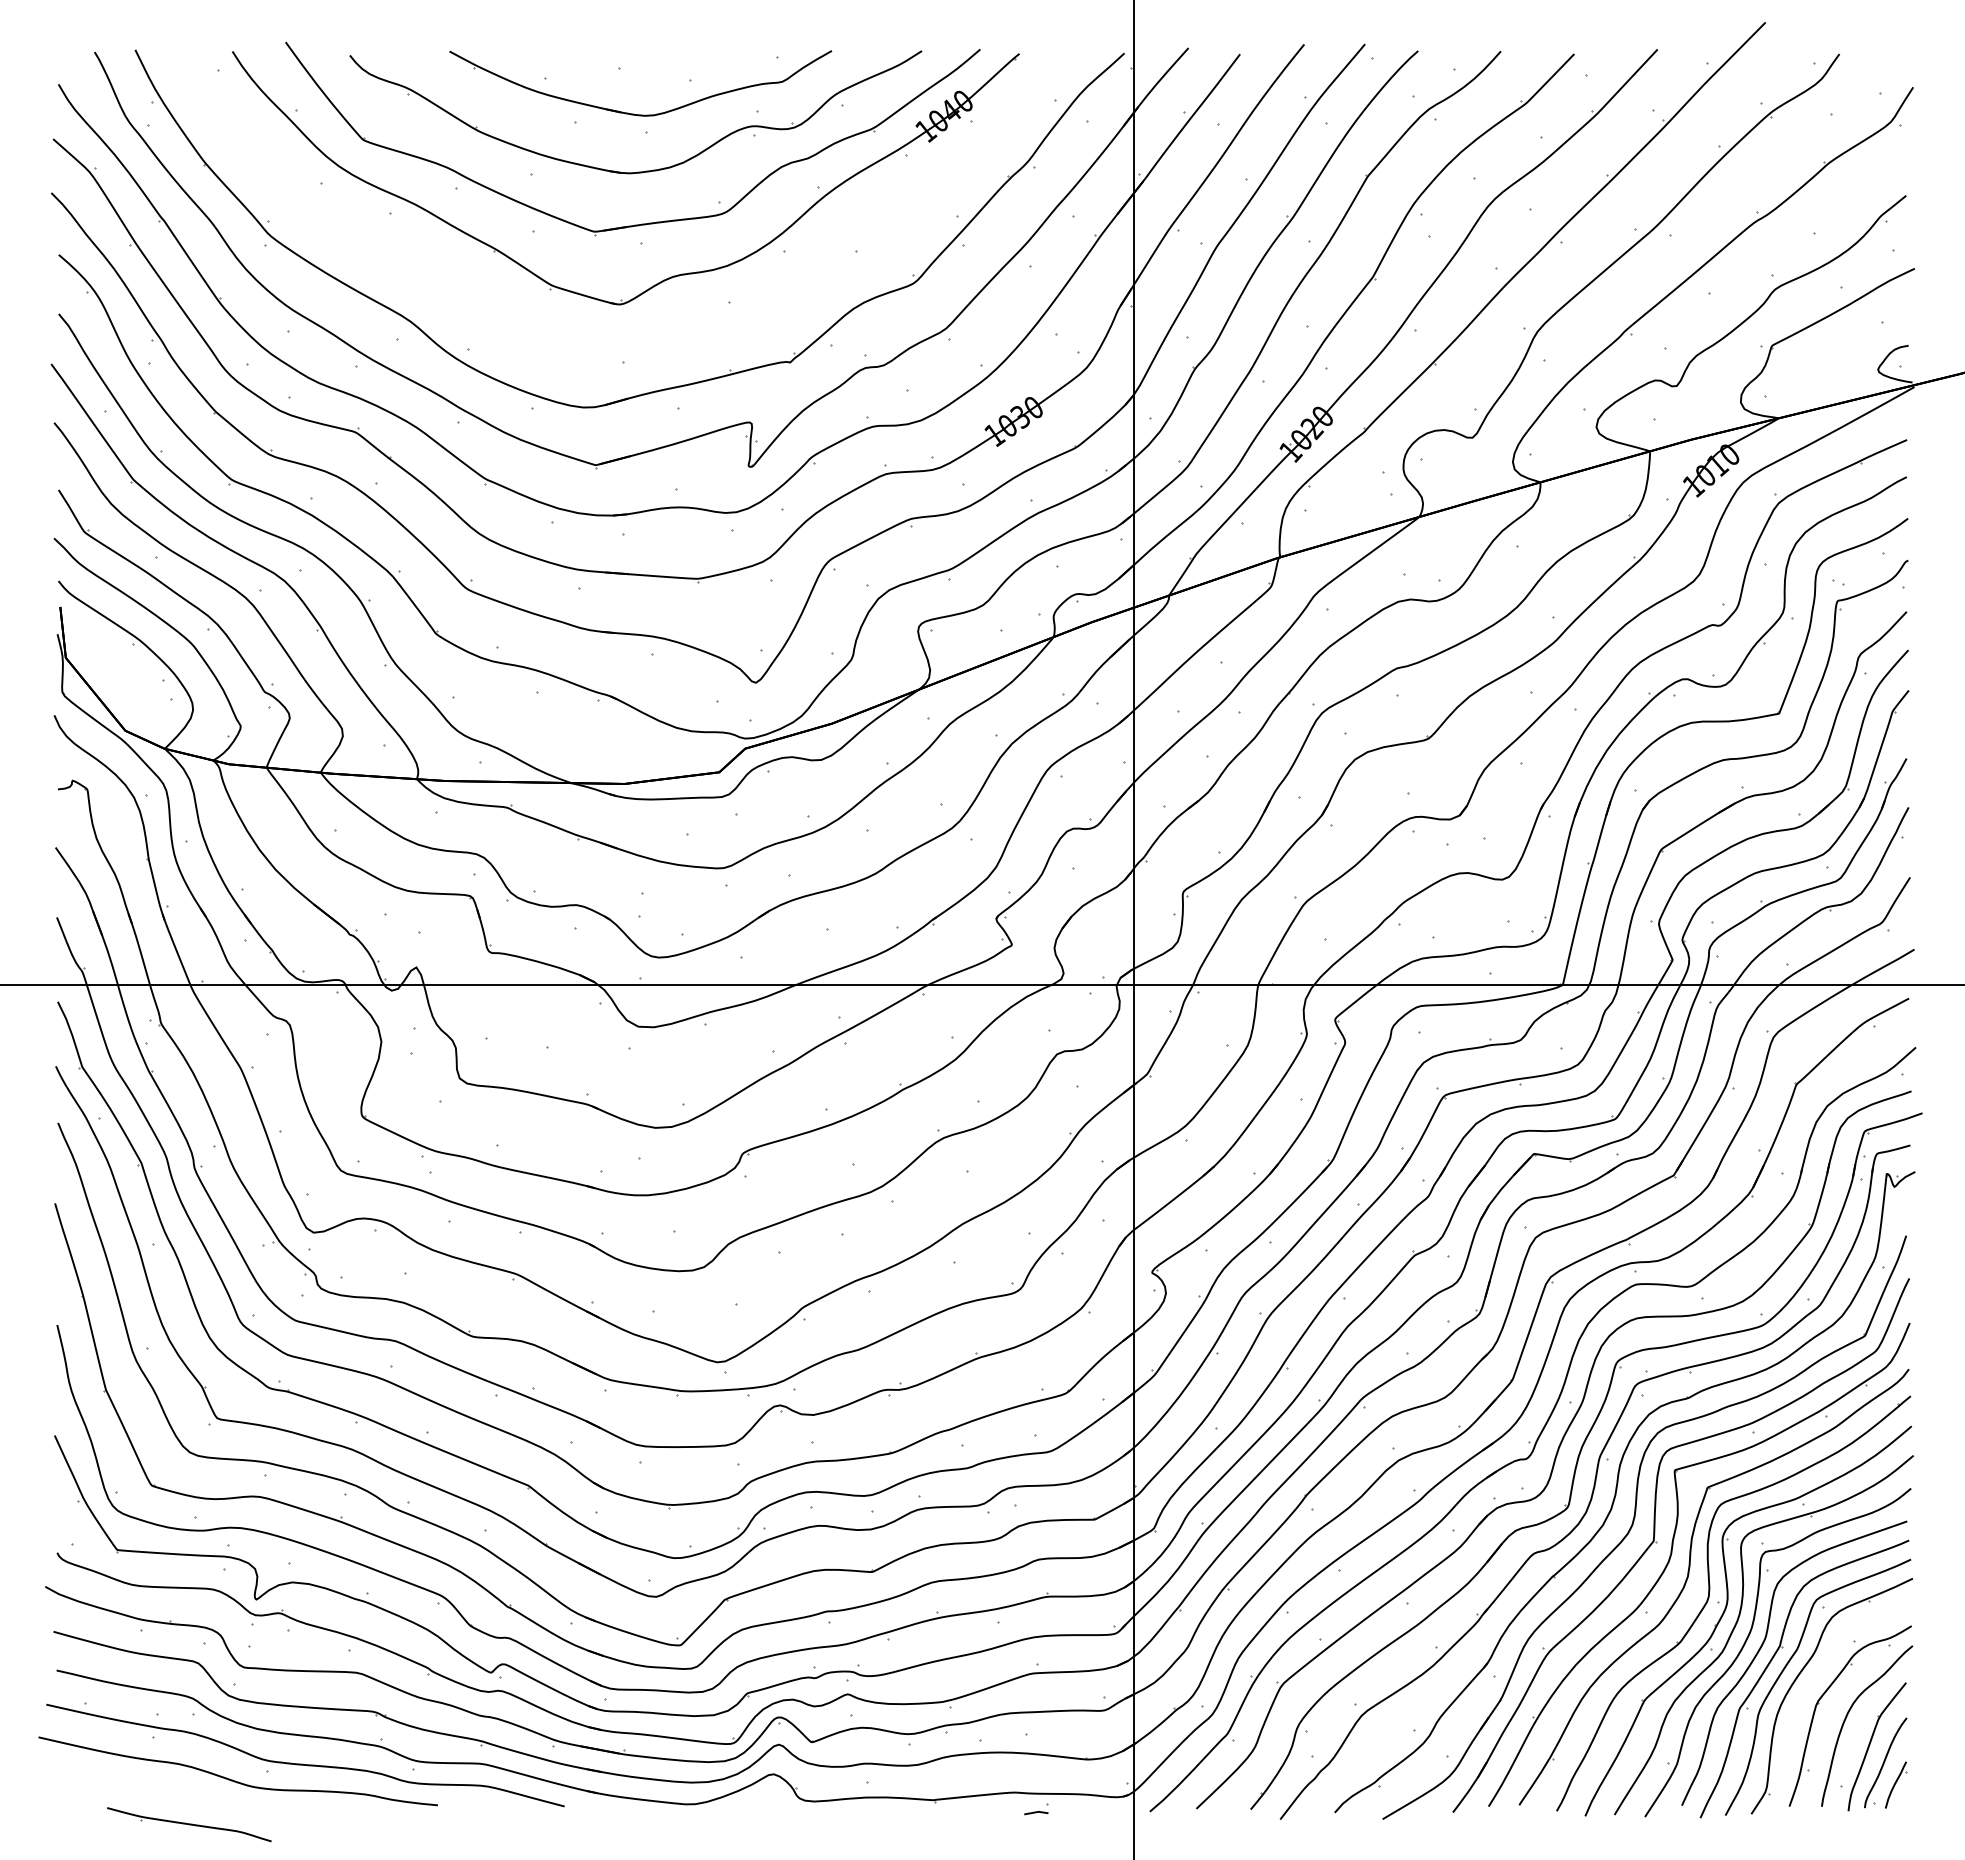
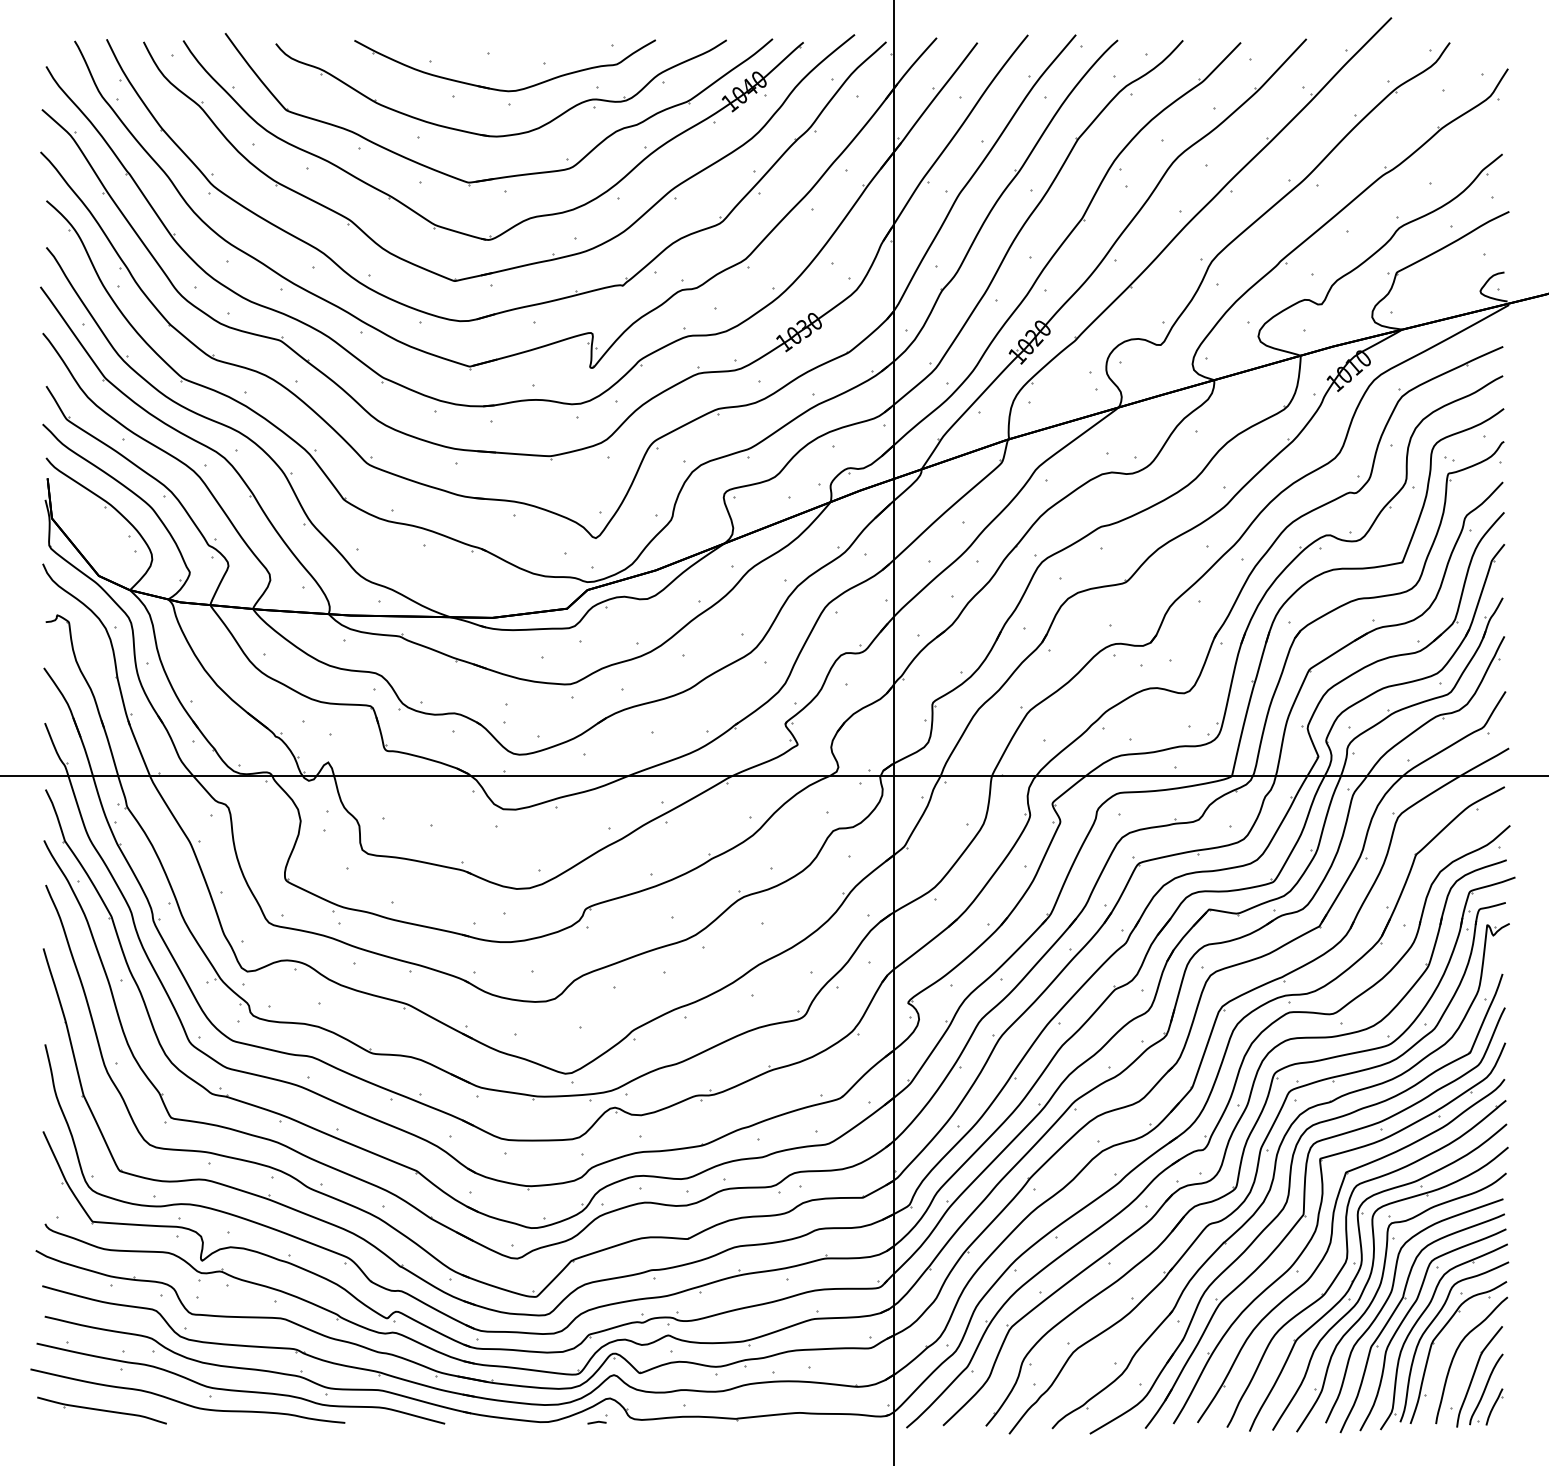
part: (666, 335) -> (525, 264), added
curve: (1816, 1679) -> (1431, 1323), added
part: (1036, 1809) -> (597, 1419), moved
part: (189, 1824) -> (102, 1410), moved

